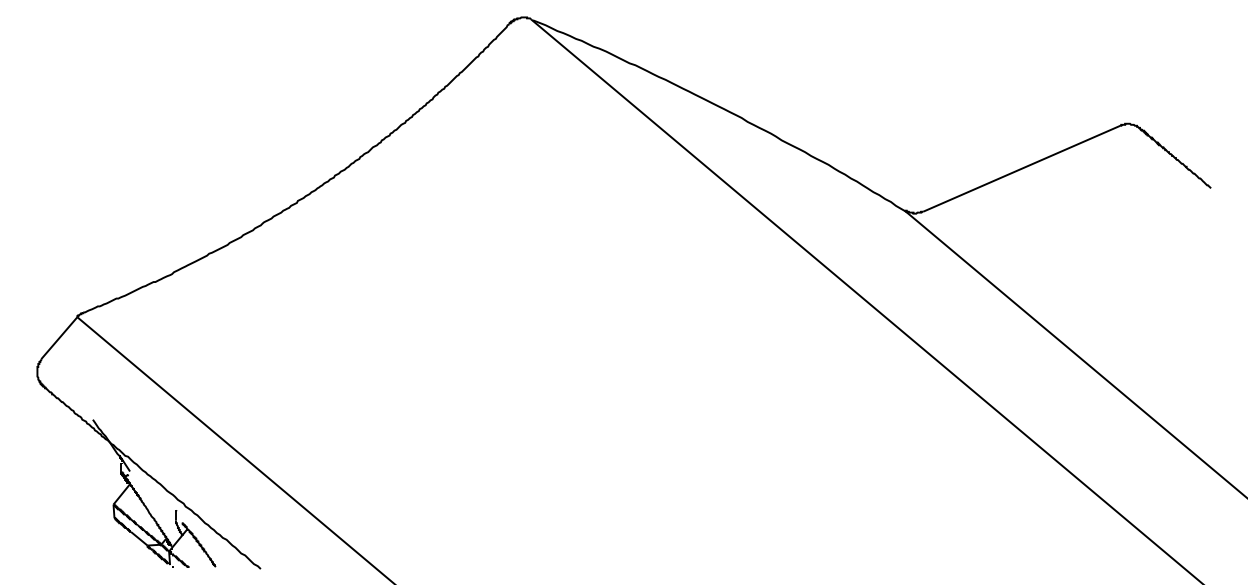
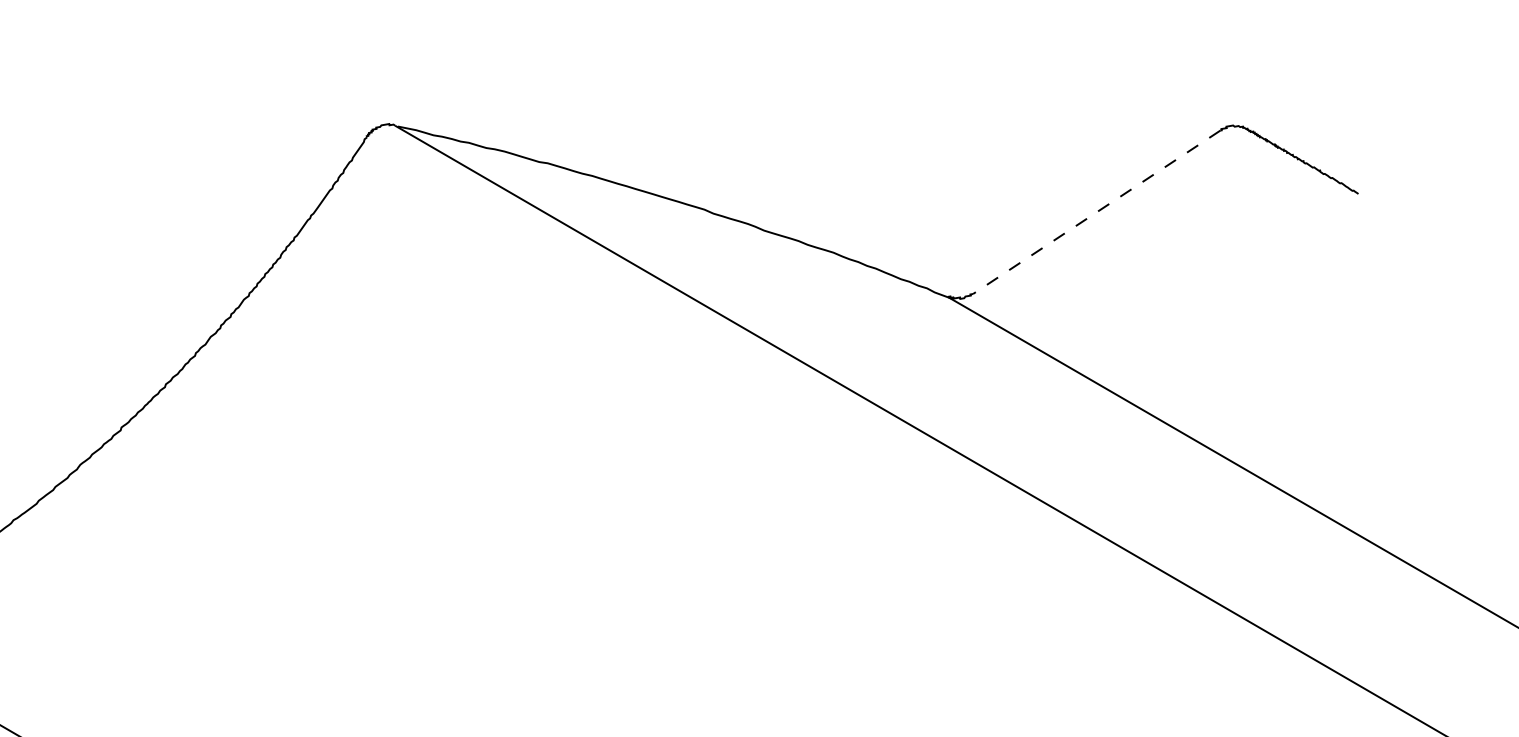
line: (1021, 168) -> (1096, 211), solid -> dashed

